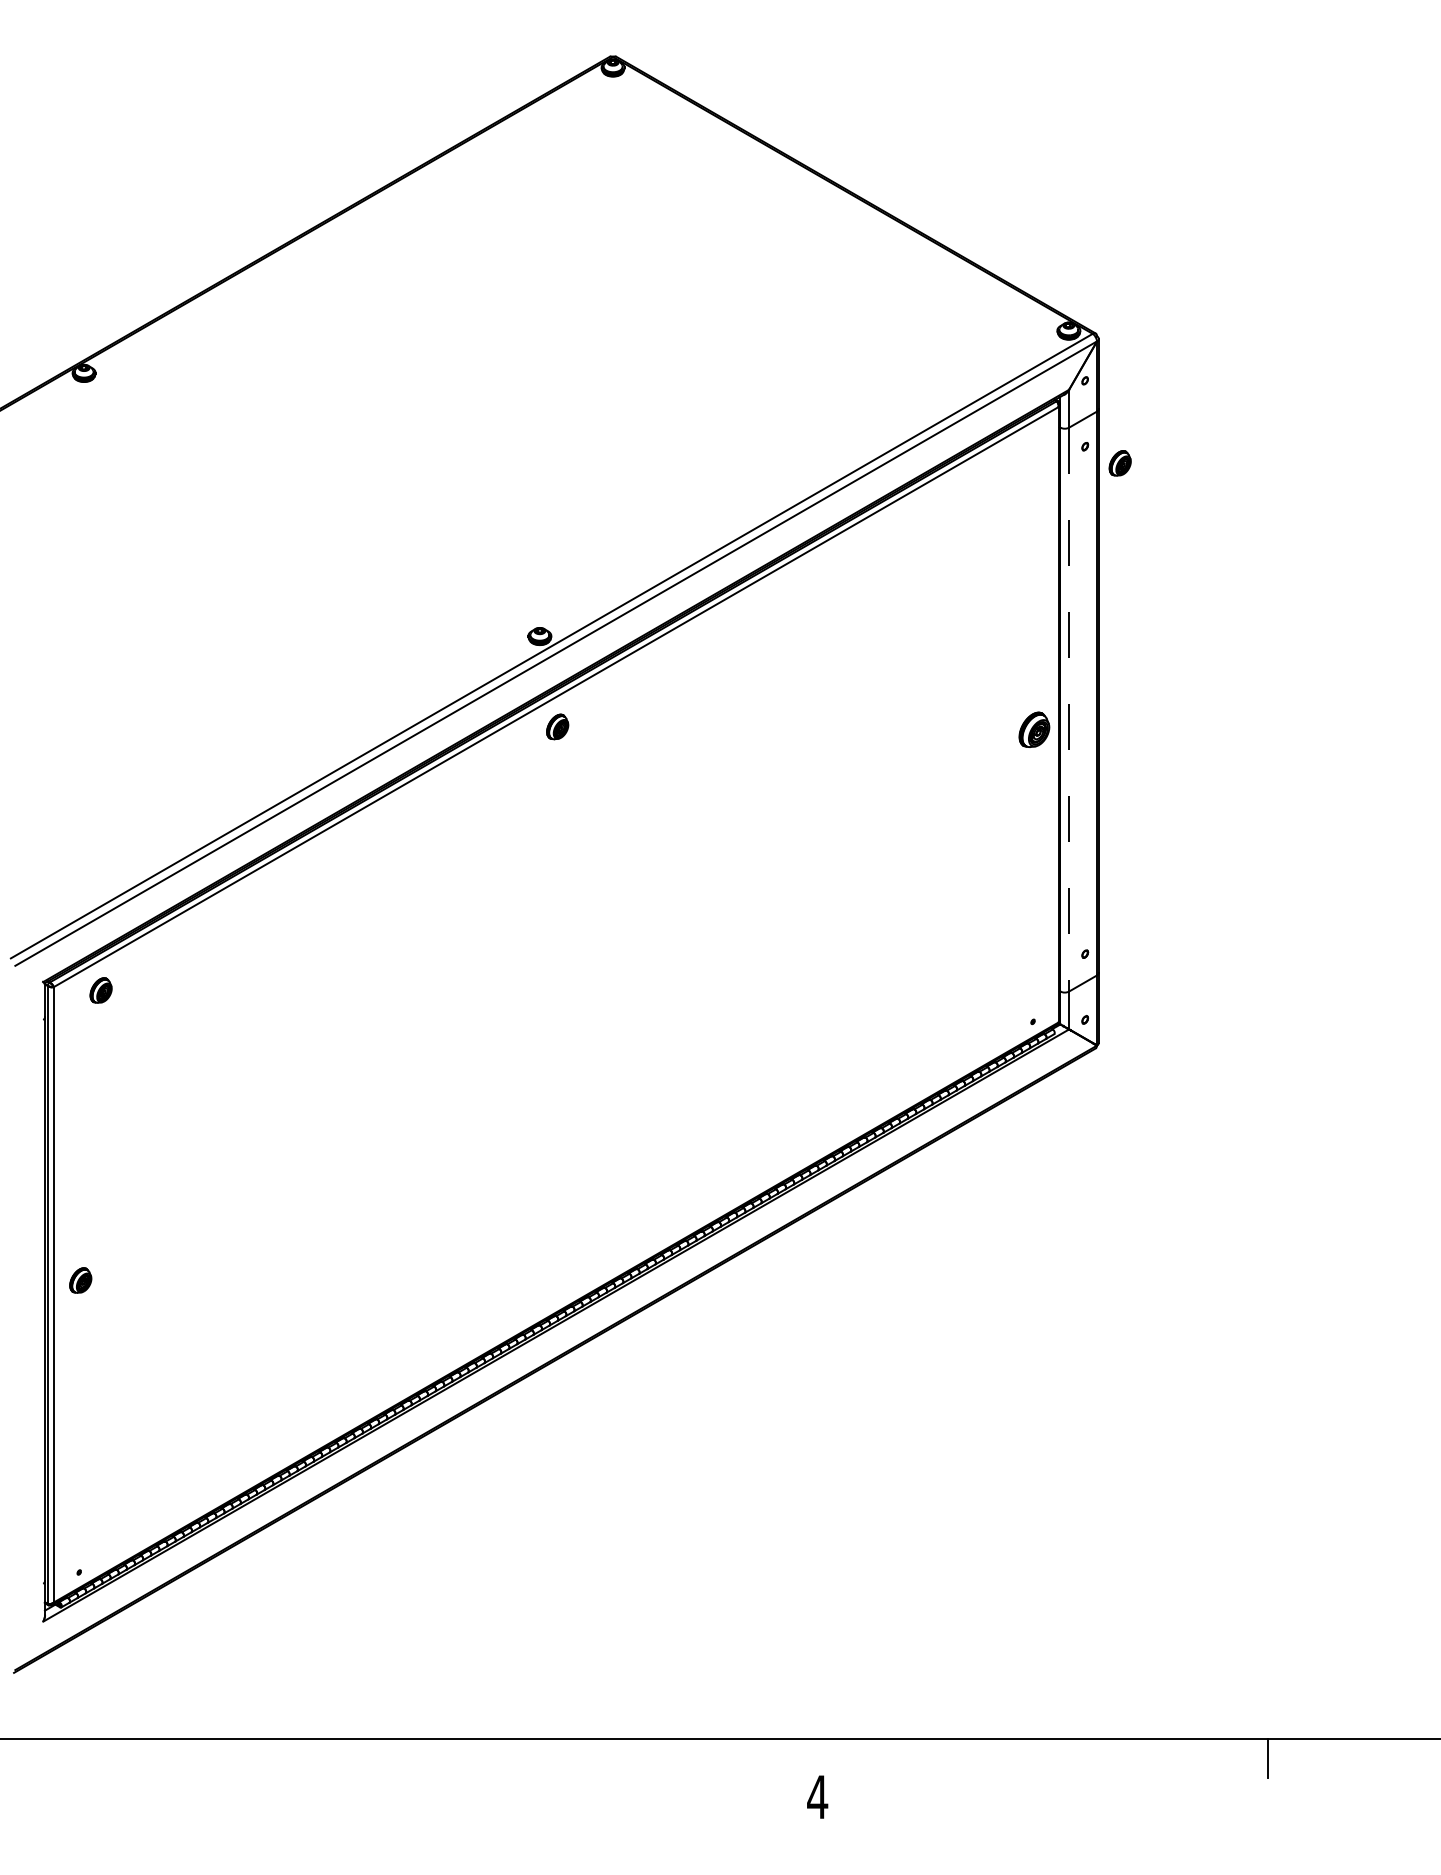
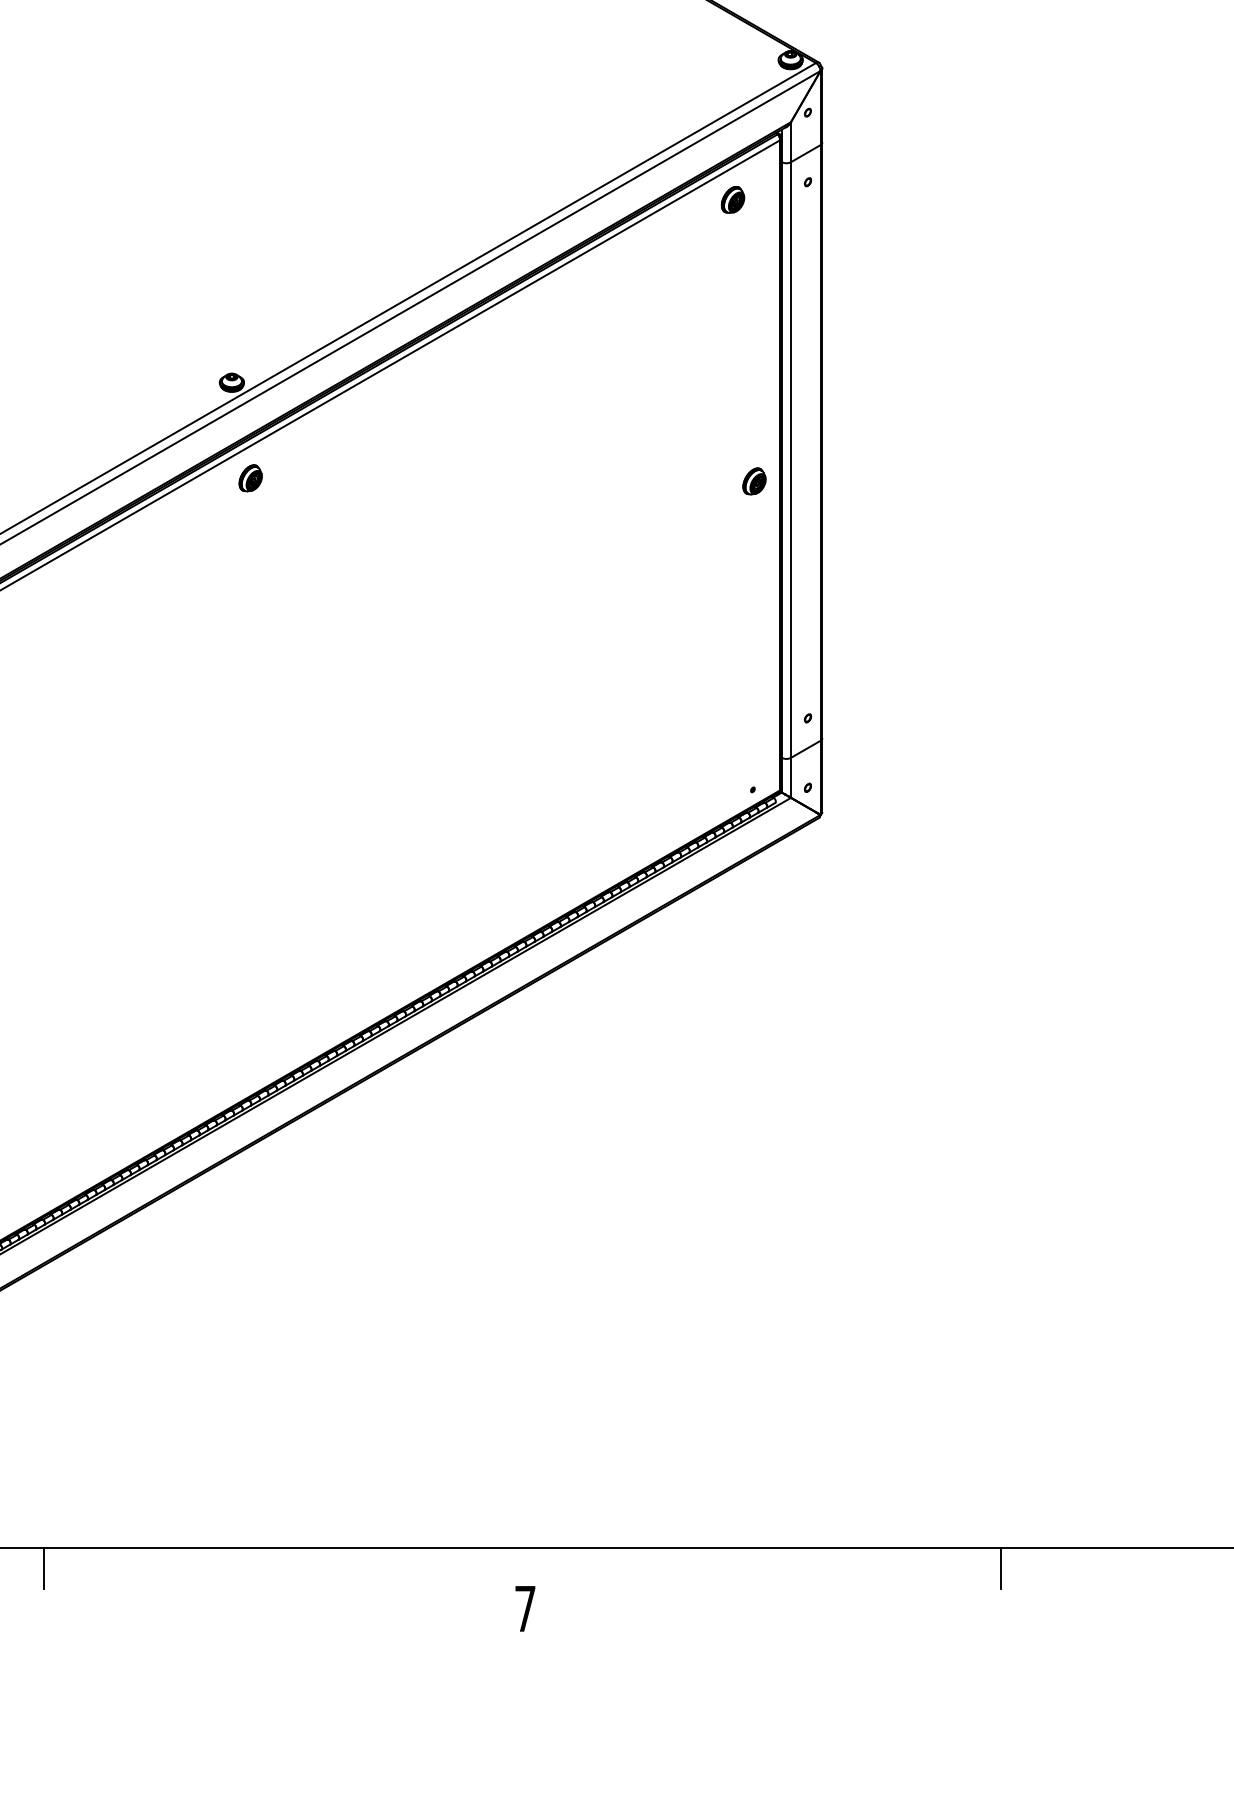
part: (1119, 463) -> (732, 200), moved
line: (1069, 709) -> (791, 459), dashed -> solid
part: (1034, 729) -> (754, 481), size x0.71
line: (361, 1758) -> (43, 1568), added
text: (817, 1796) -> (525, 1608), 4 -> 7

